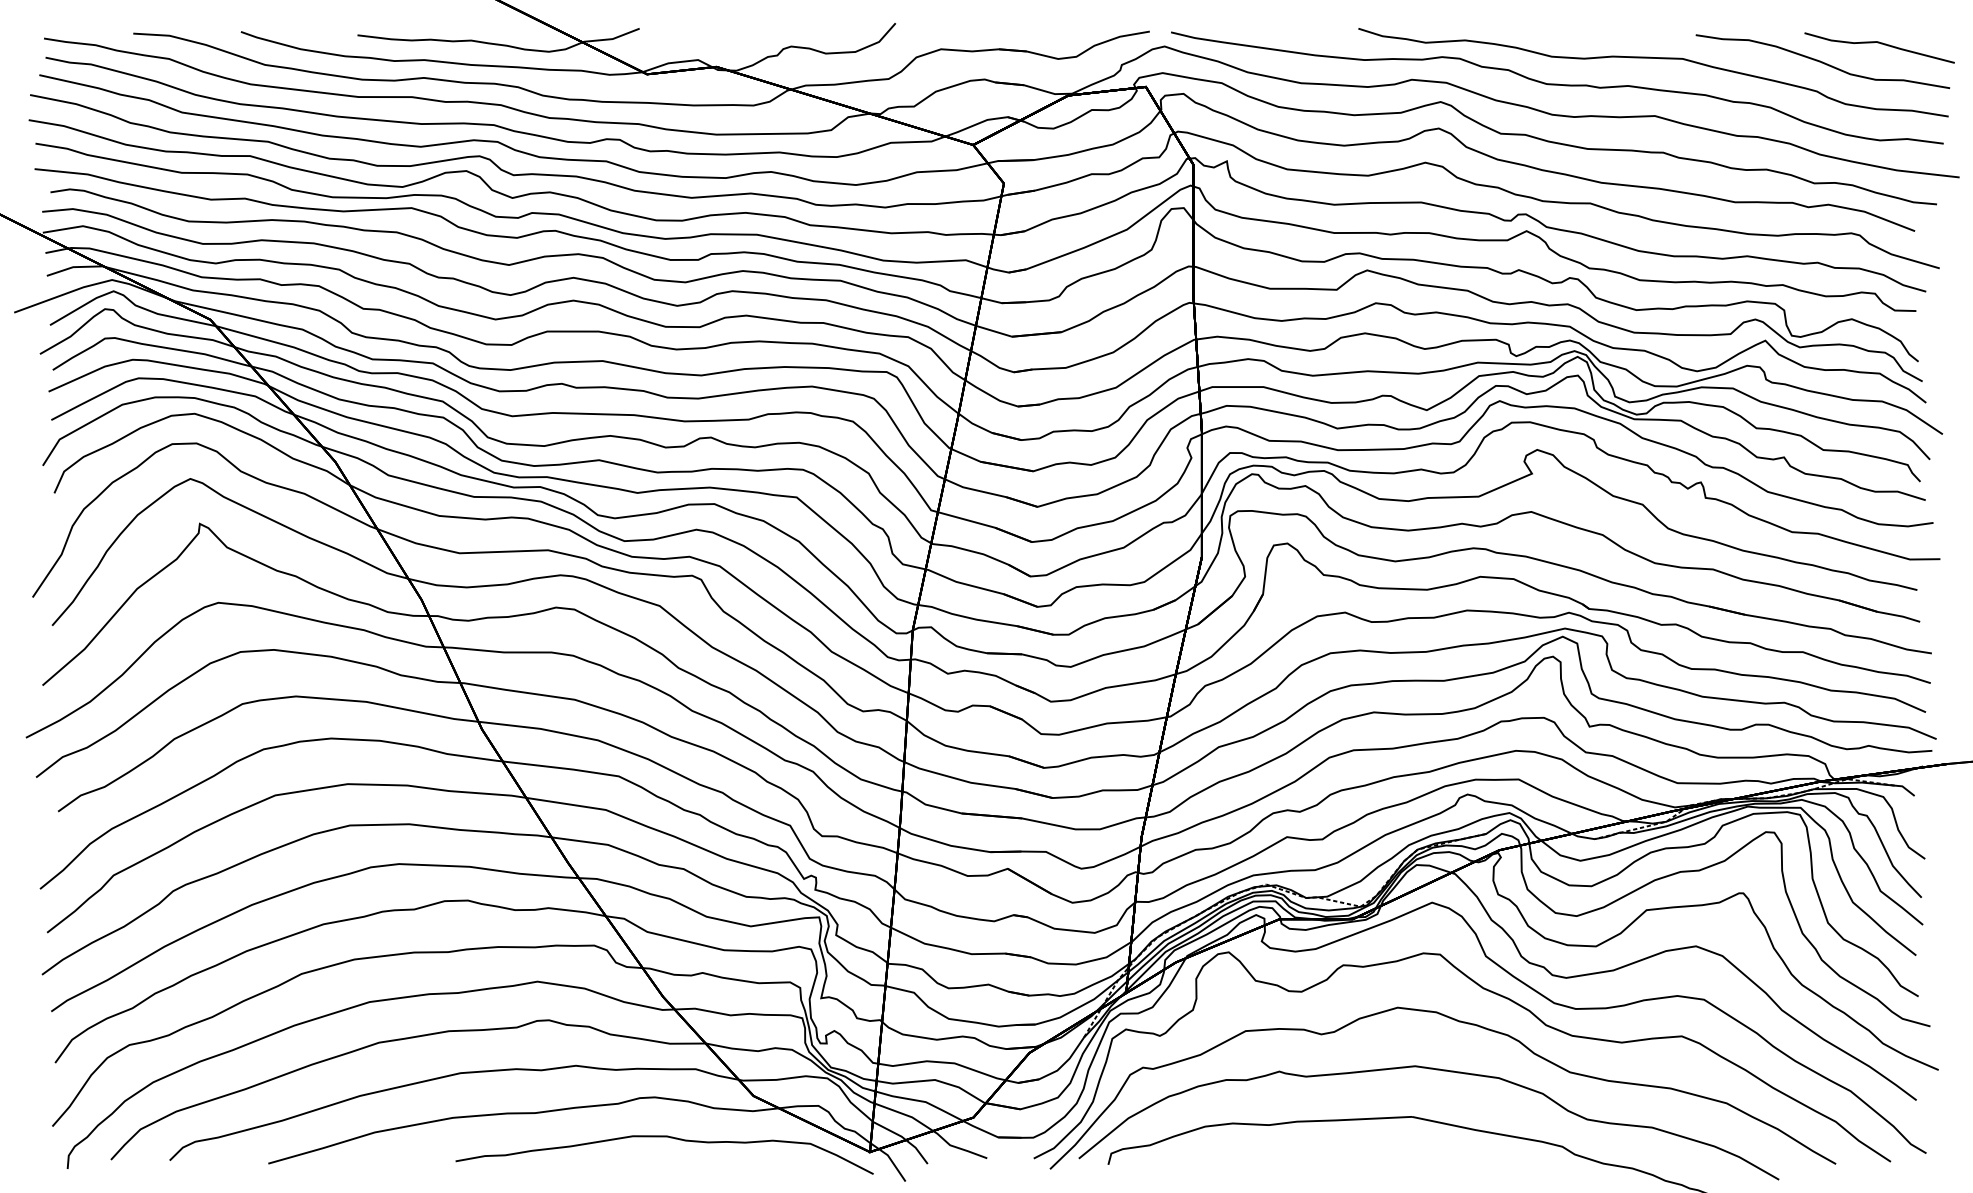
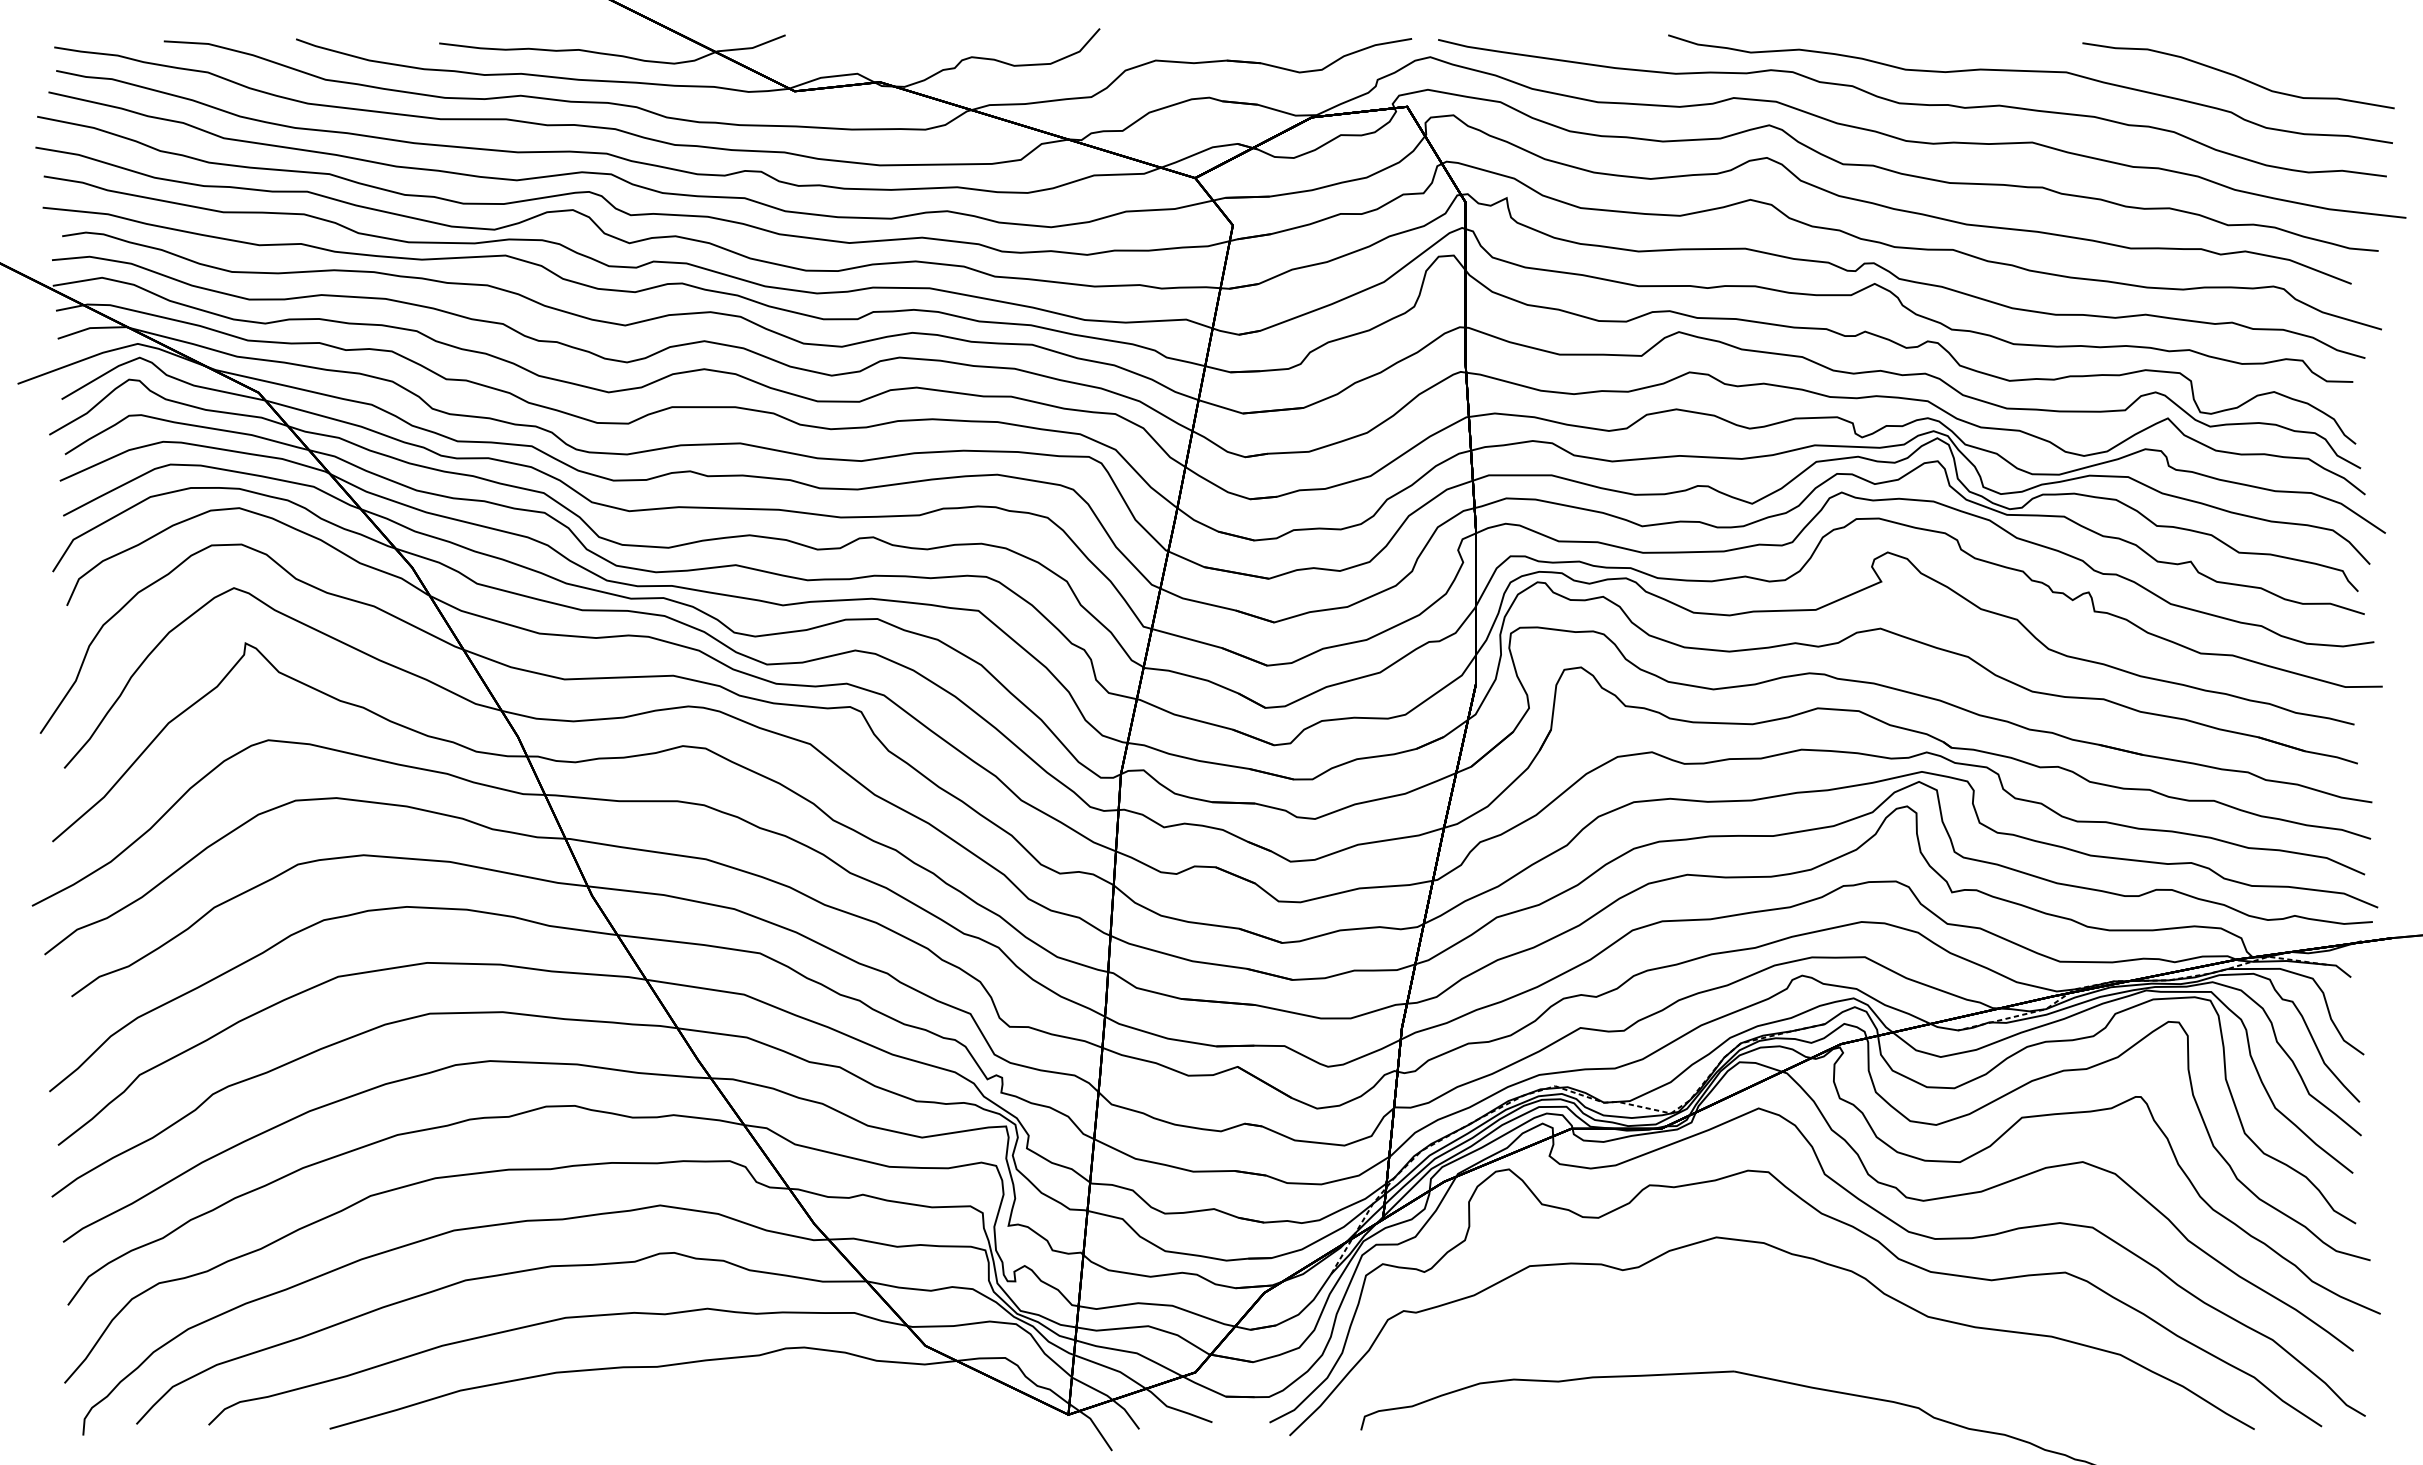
curve: (1879, 43) -> (2307, 53), removed
curve: (1437, 1070) -> (1765, 1314), removed
curve: (663, 1137) -> (815, 1396), removed

